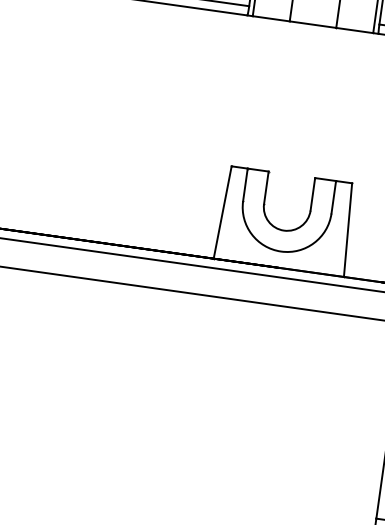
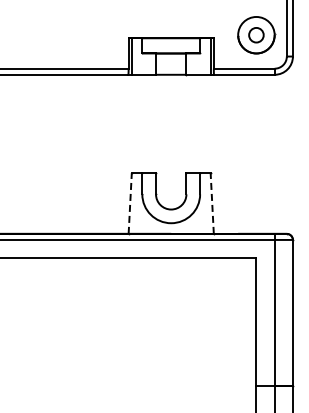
line: (223, 211) -> (130, 202), solid -> dashed
line: (348, 228) -> (212, 202), solid -> dashed

